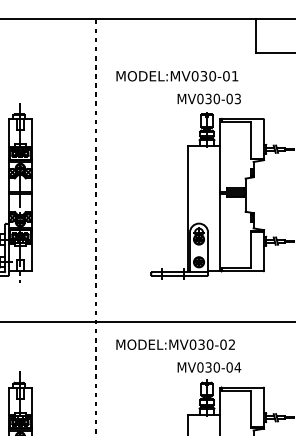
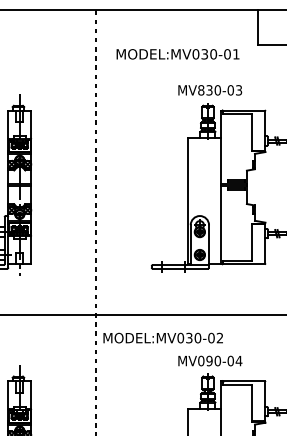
text: (177, 76) -> (178, 54), moved
text: (200, 98) -> (201, 89), MV030-03 -> MV830-03
text: (175, 344) -> (163, 337), moved
text: (208, 367) -> (209, 361), MV030-04 -> MV090-04

